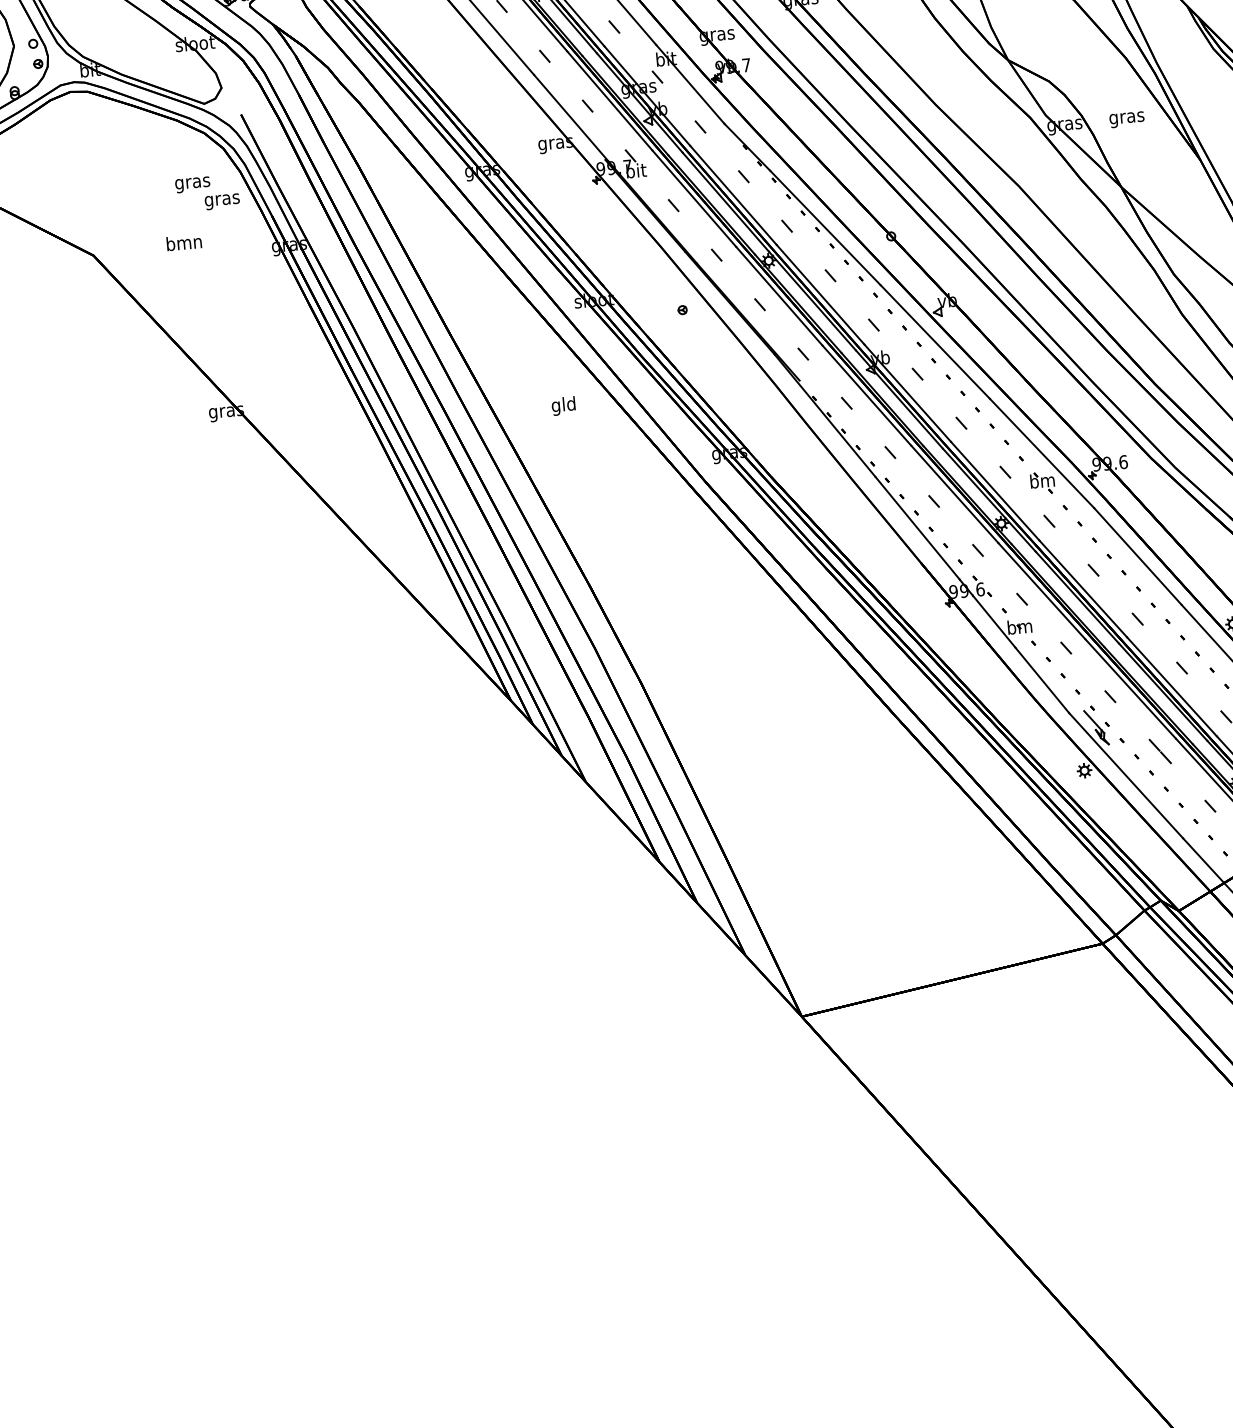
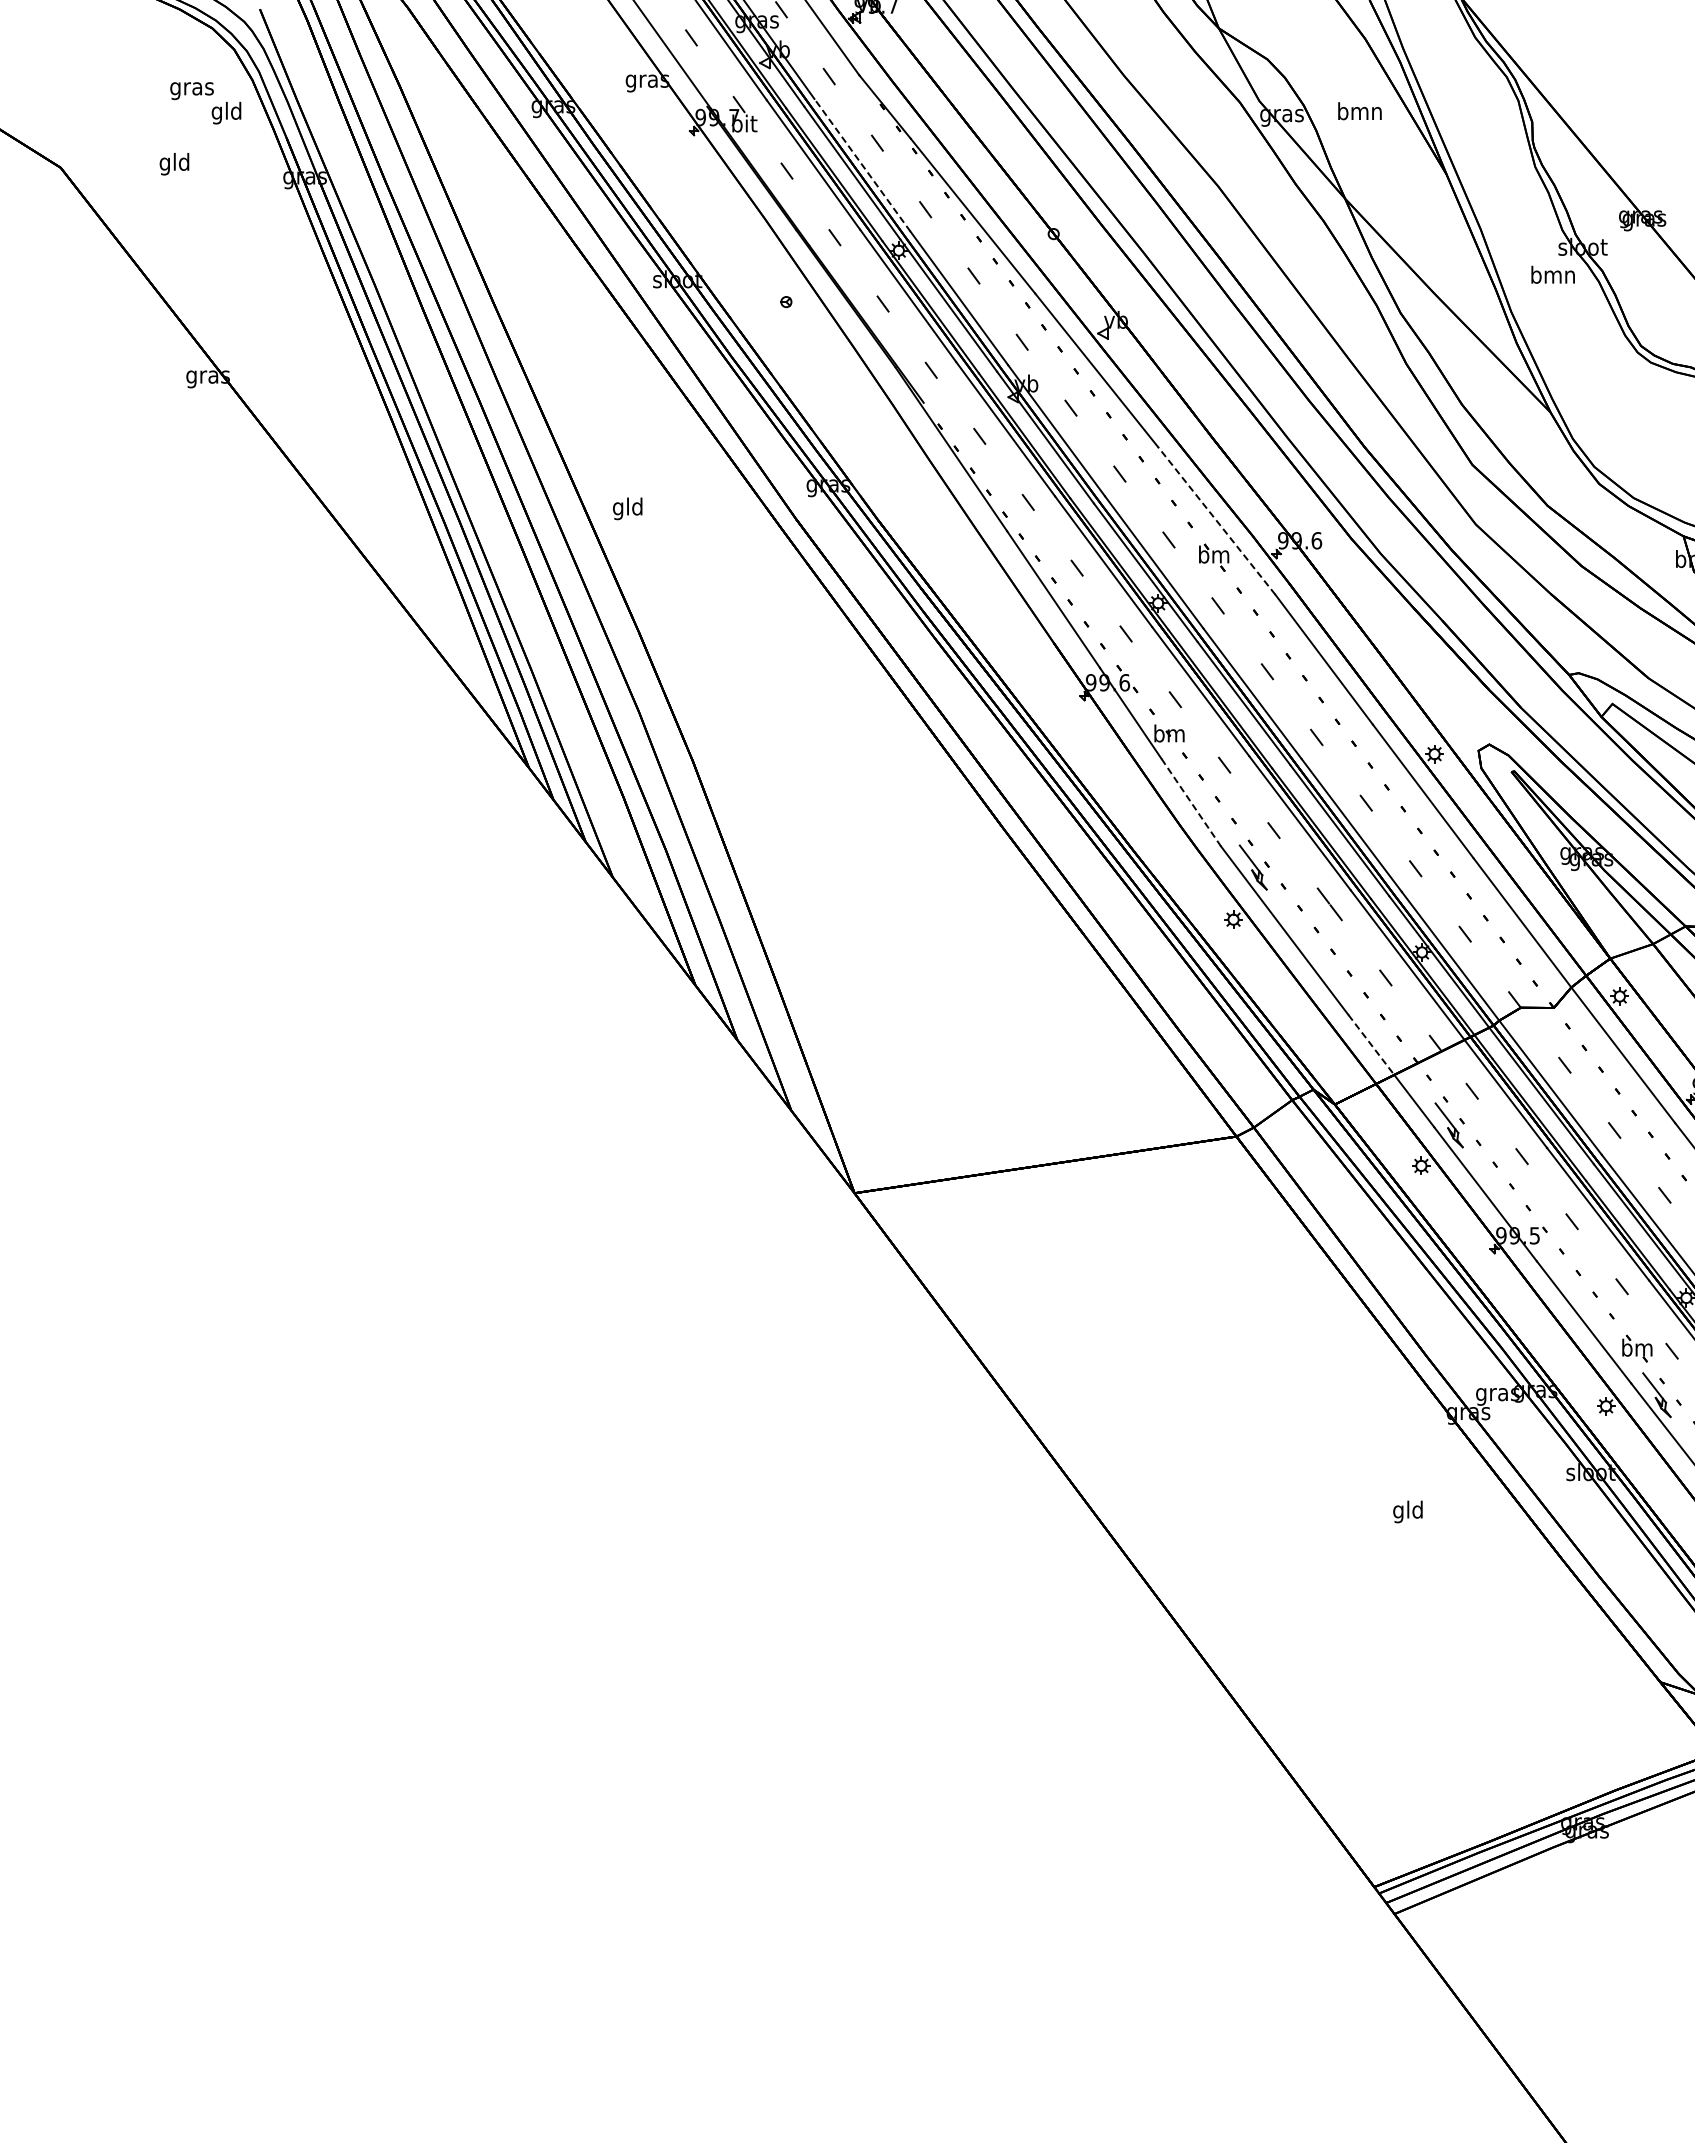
text: (1126, 117) -> (1359, 113), gras -> bmn
line: (733, 195) -> (862, 165), solid -> dashed
text: (221, 199) -> (226, 112), gras -> gld
text: (184, 243) -> (174, 163), bmn -> gld
text: (563, 405) -> (627, 508), moved
line: (1041, 453) -> (1216, 520), solid -> dashed
line: (1042, 680) -> (1191, 802), solid -> dashed
line: (1203, 860) -> (1371, 1044), solid -> dashed

